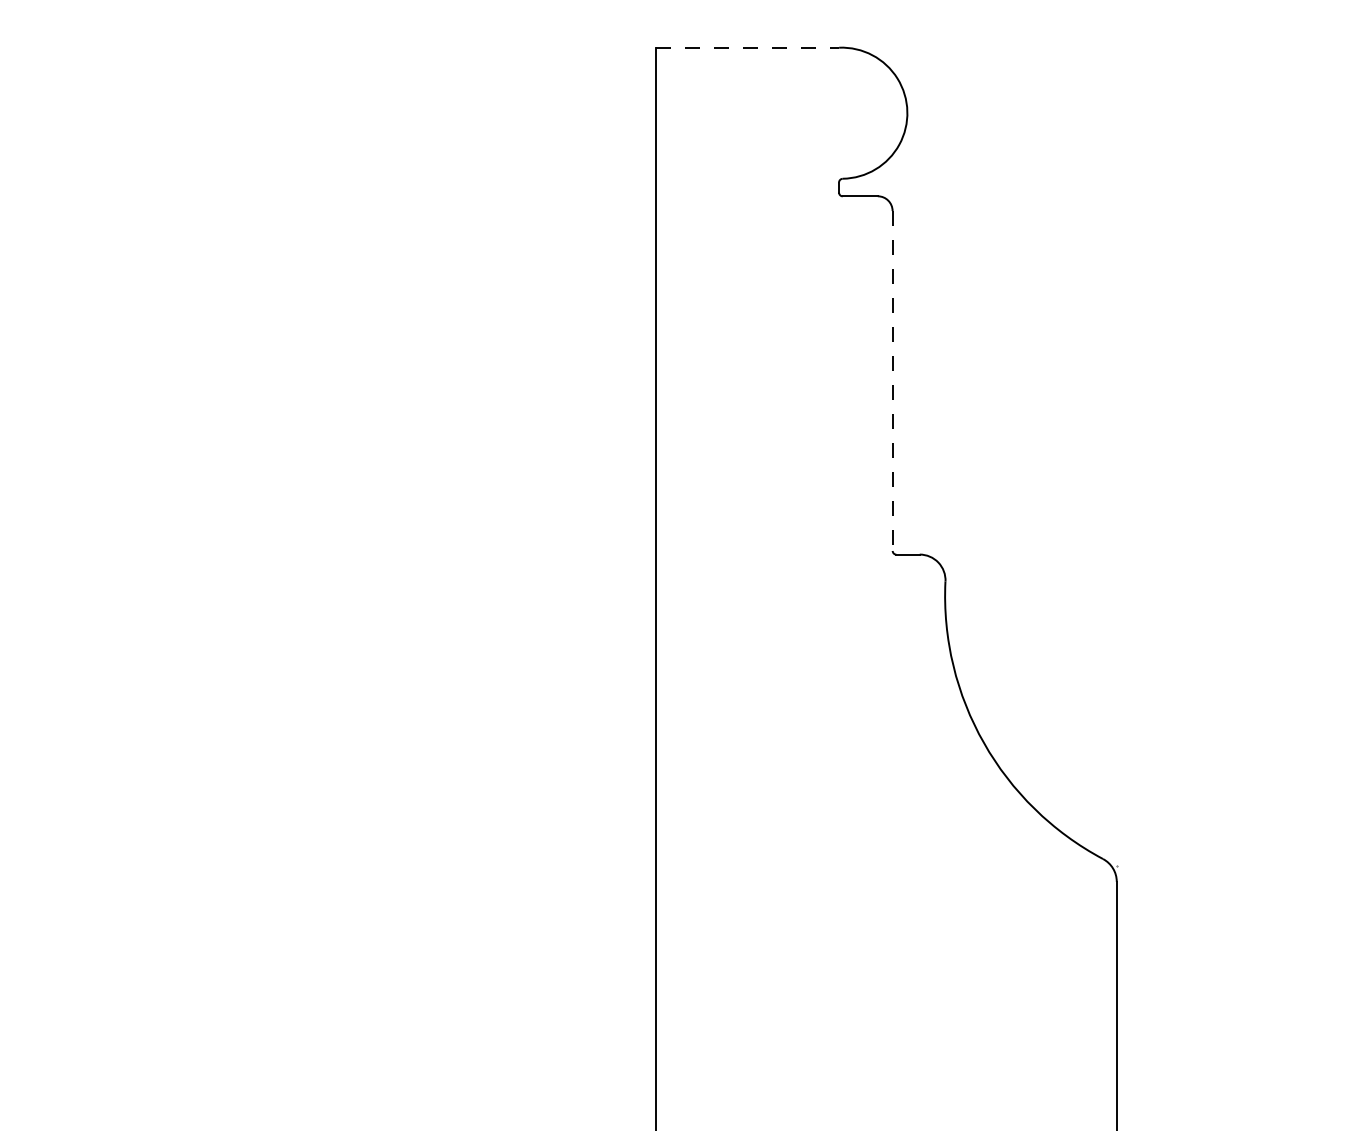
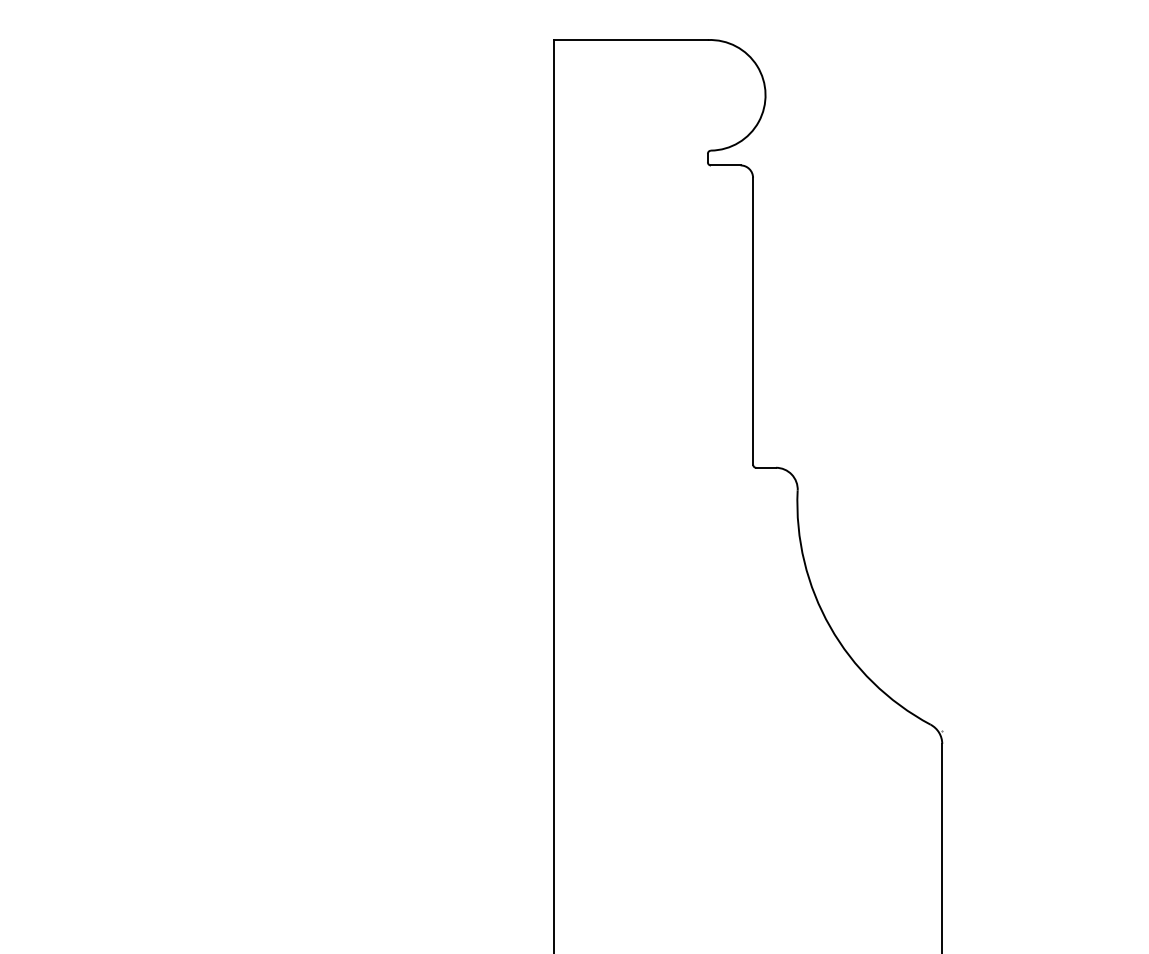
line: (748, 47) -> (631, 39), dashed -> solid
line: (892, 381) -> (752, 321), dashed -> solid

